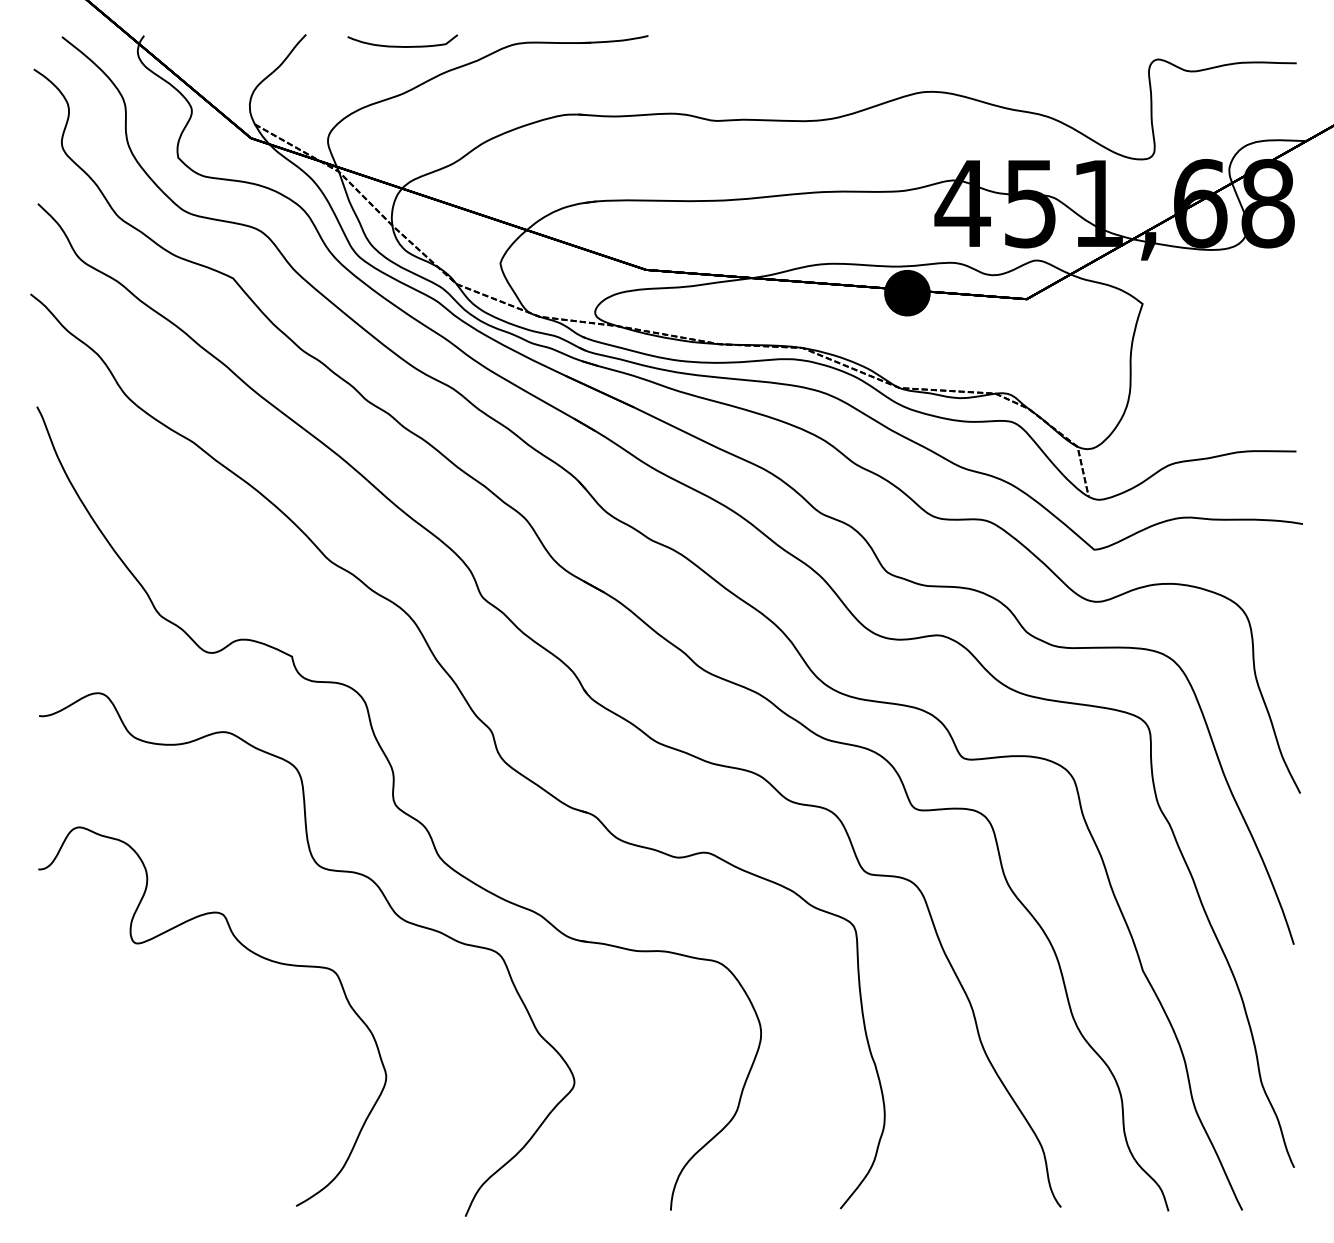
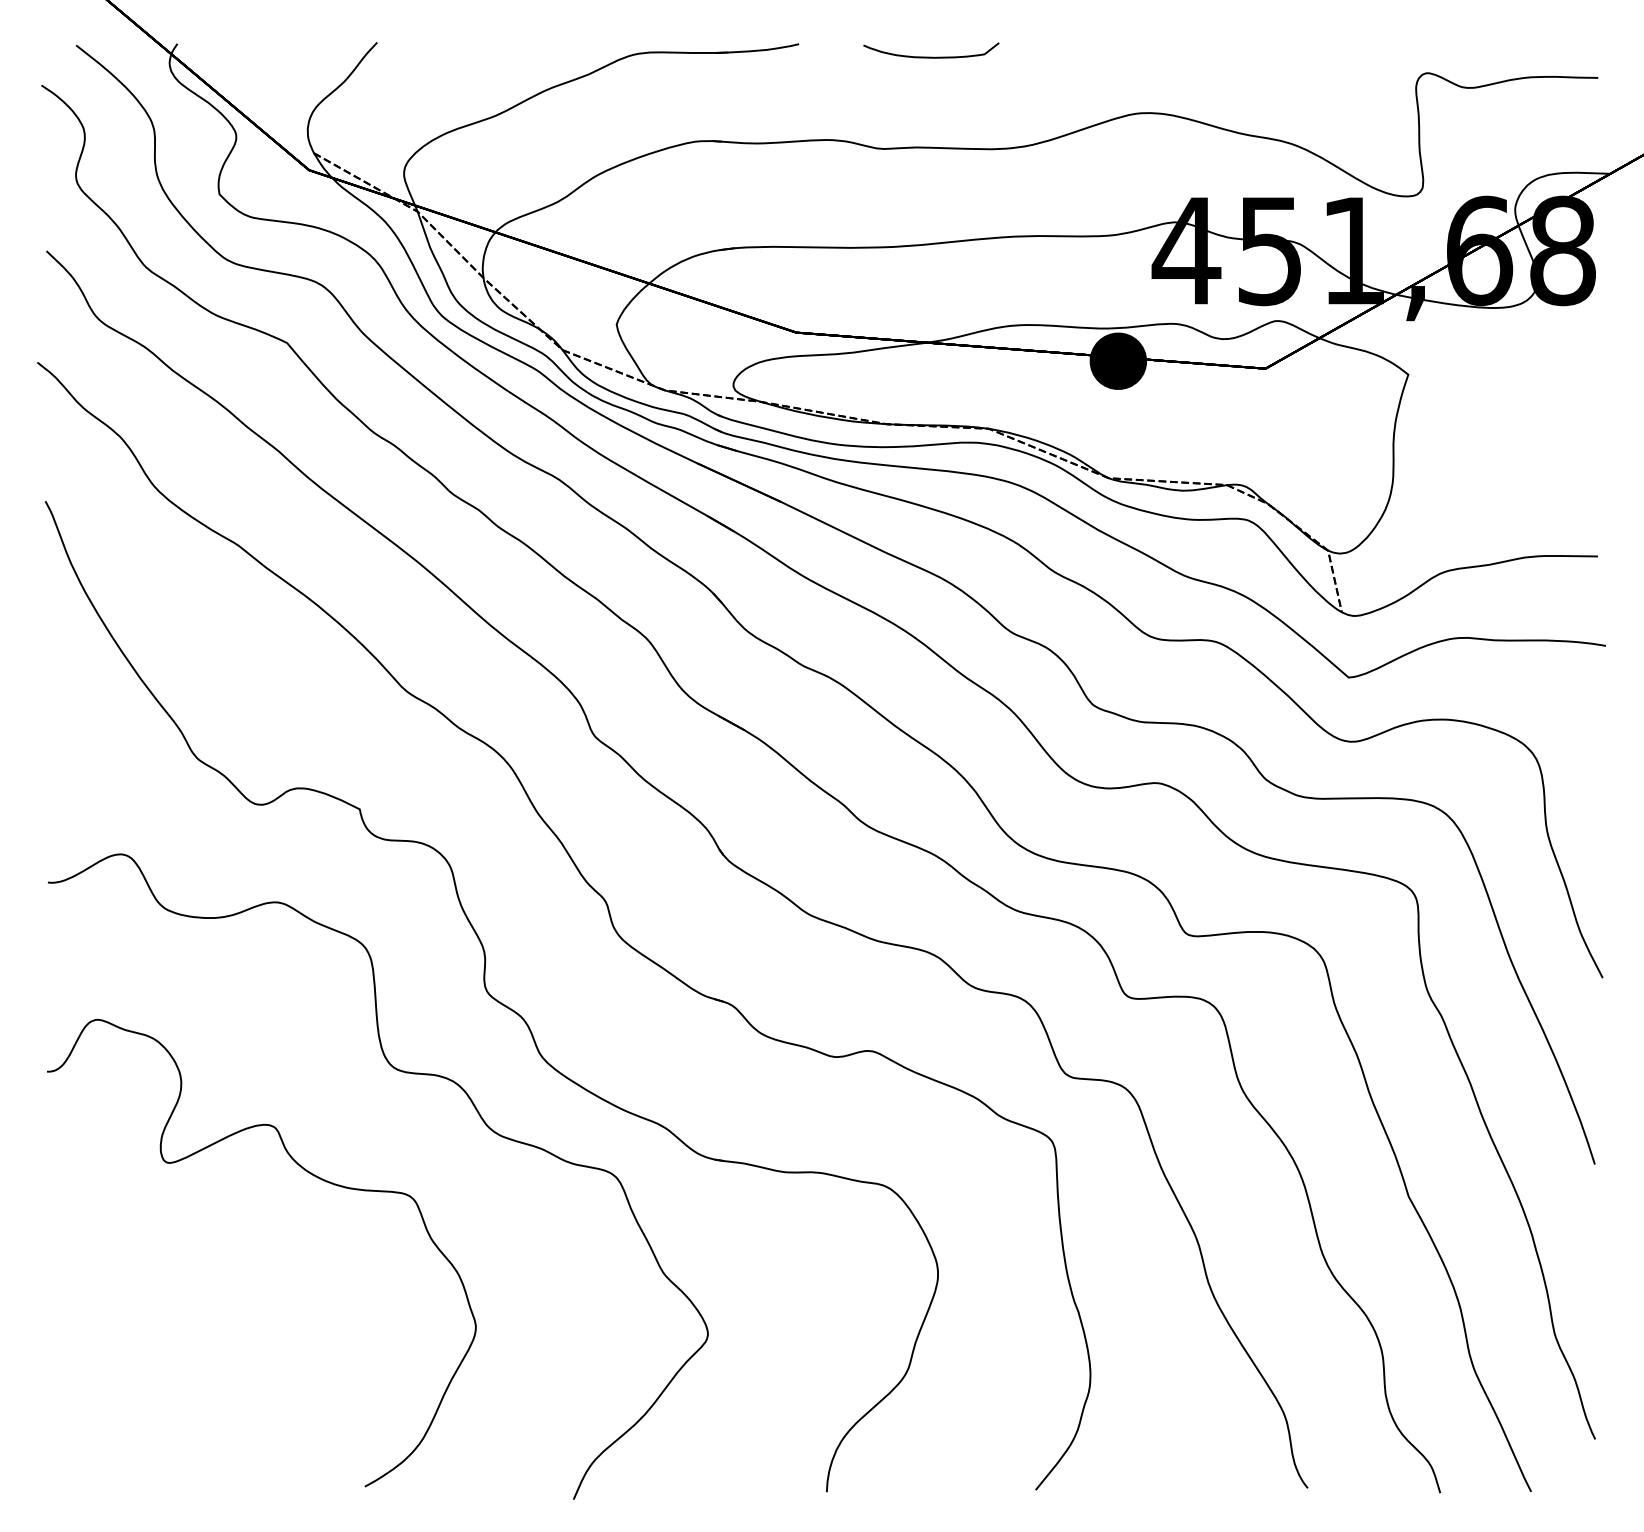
curve: (402, 46) -> (931, 57), moved

